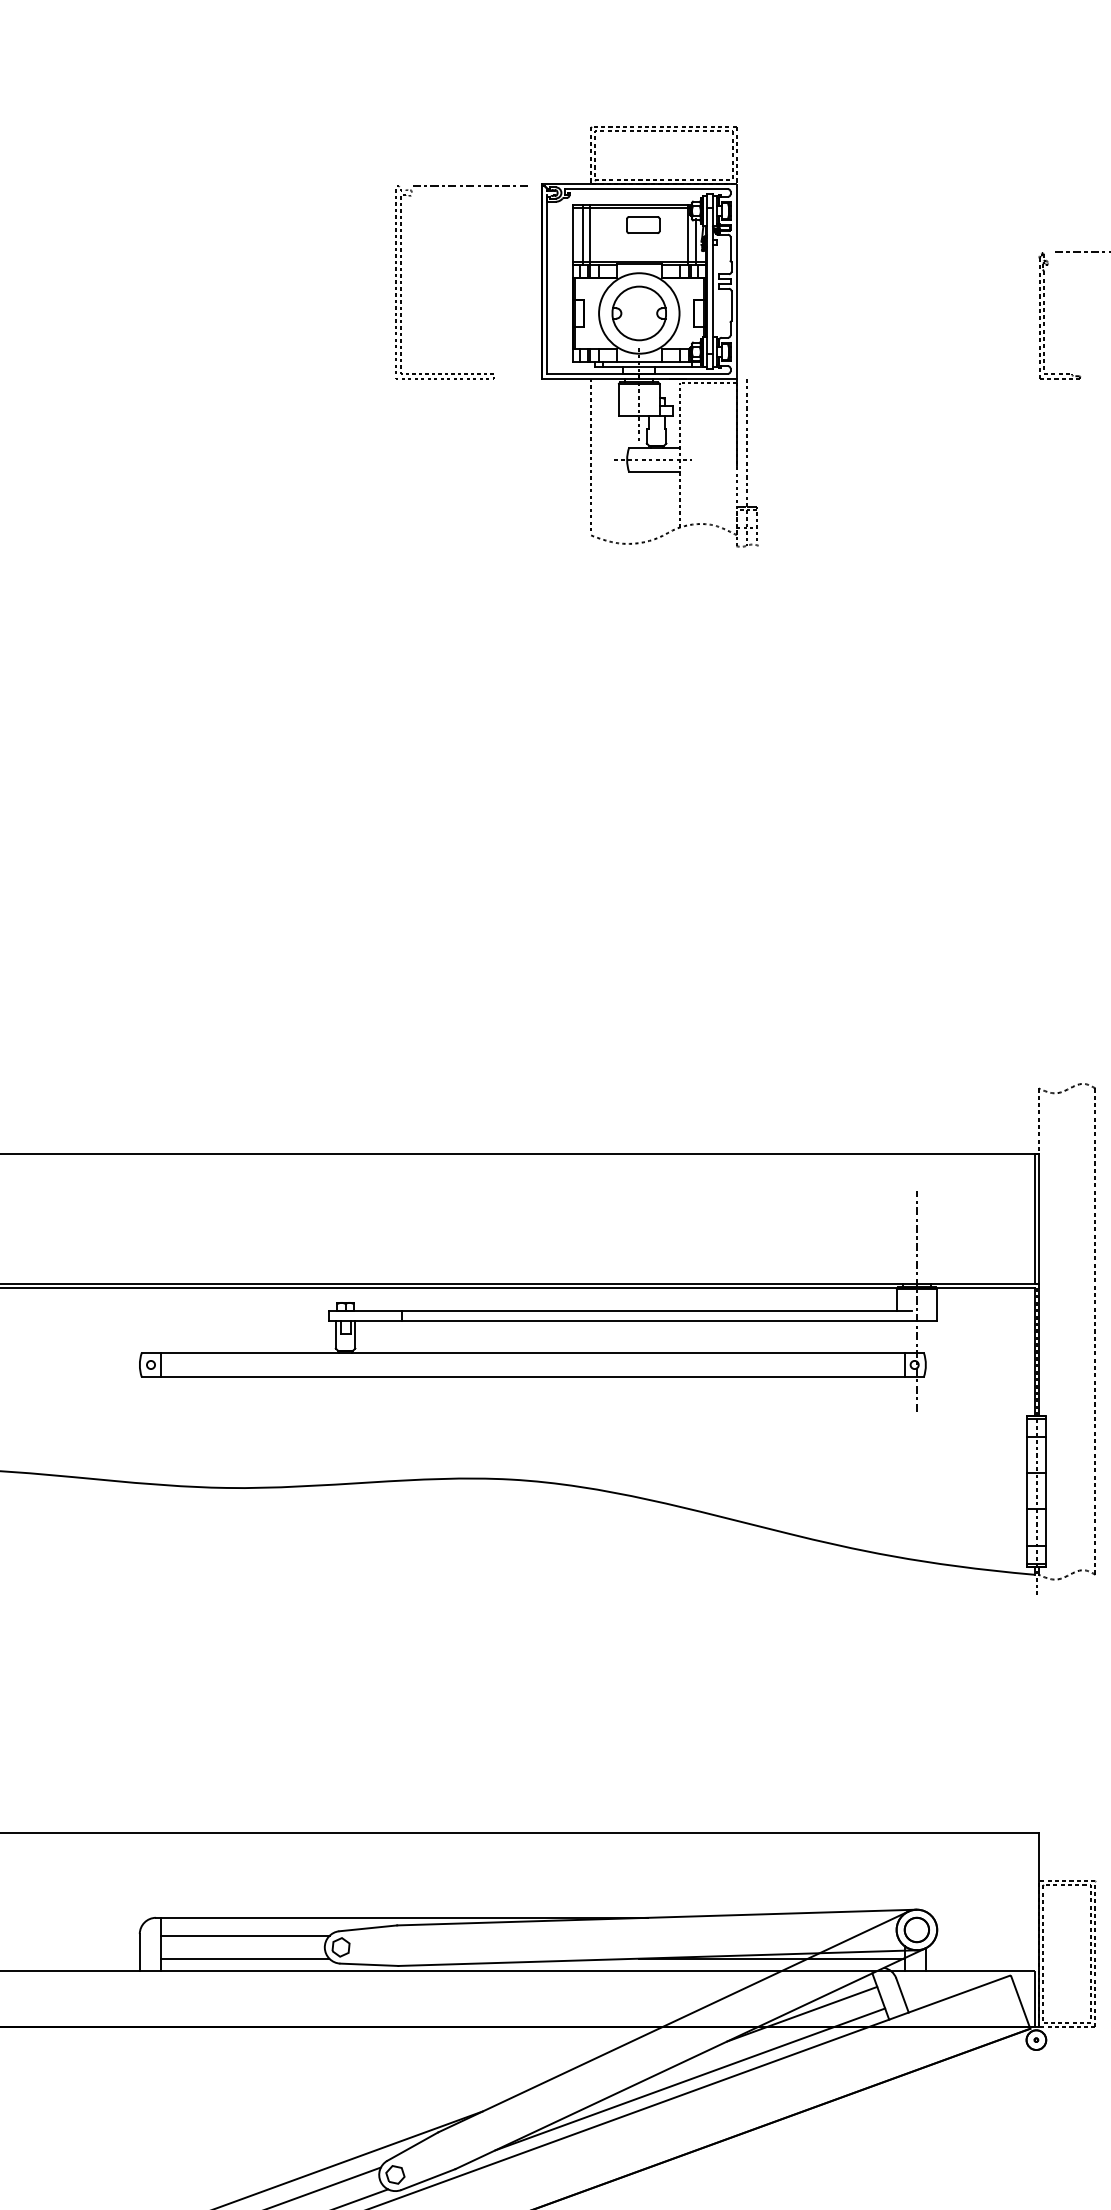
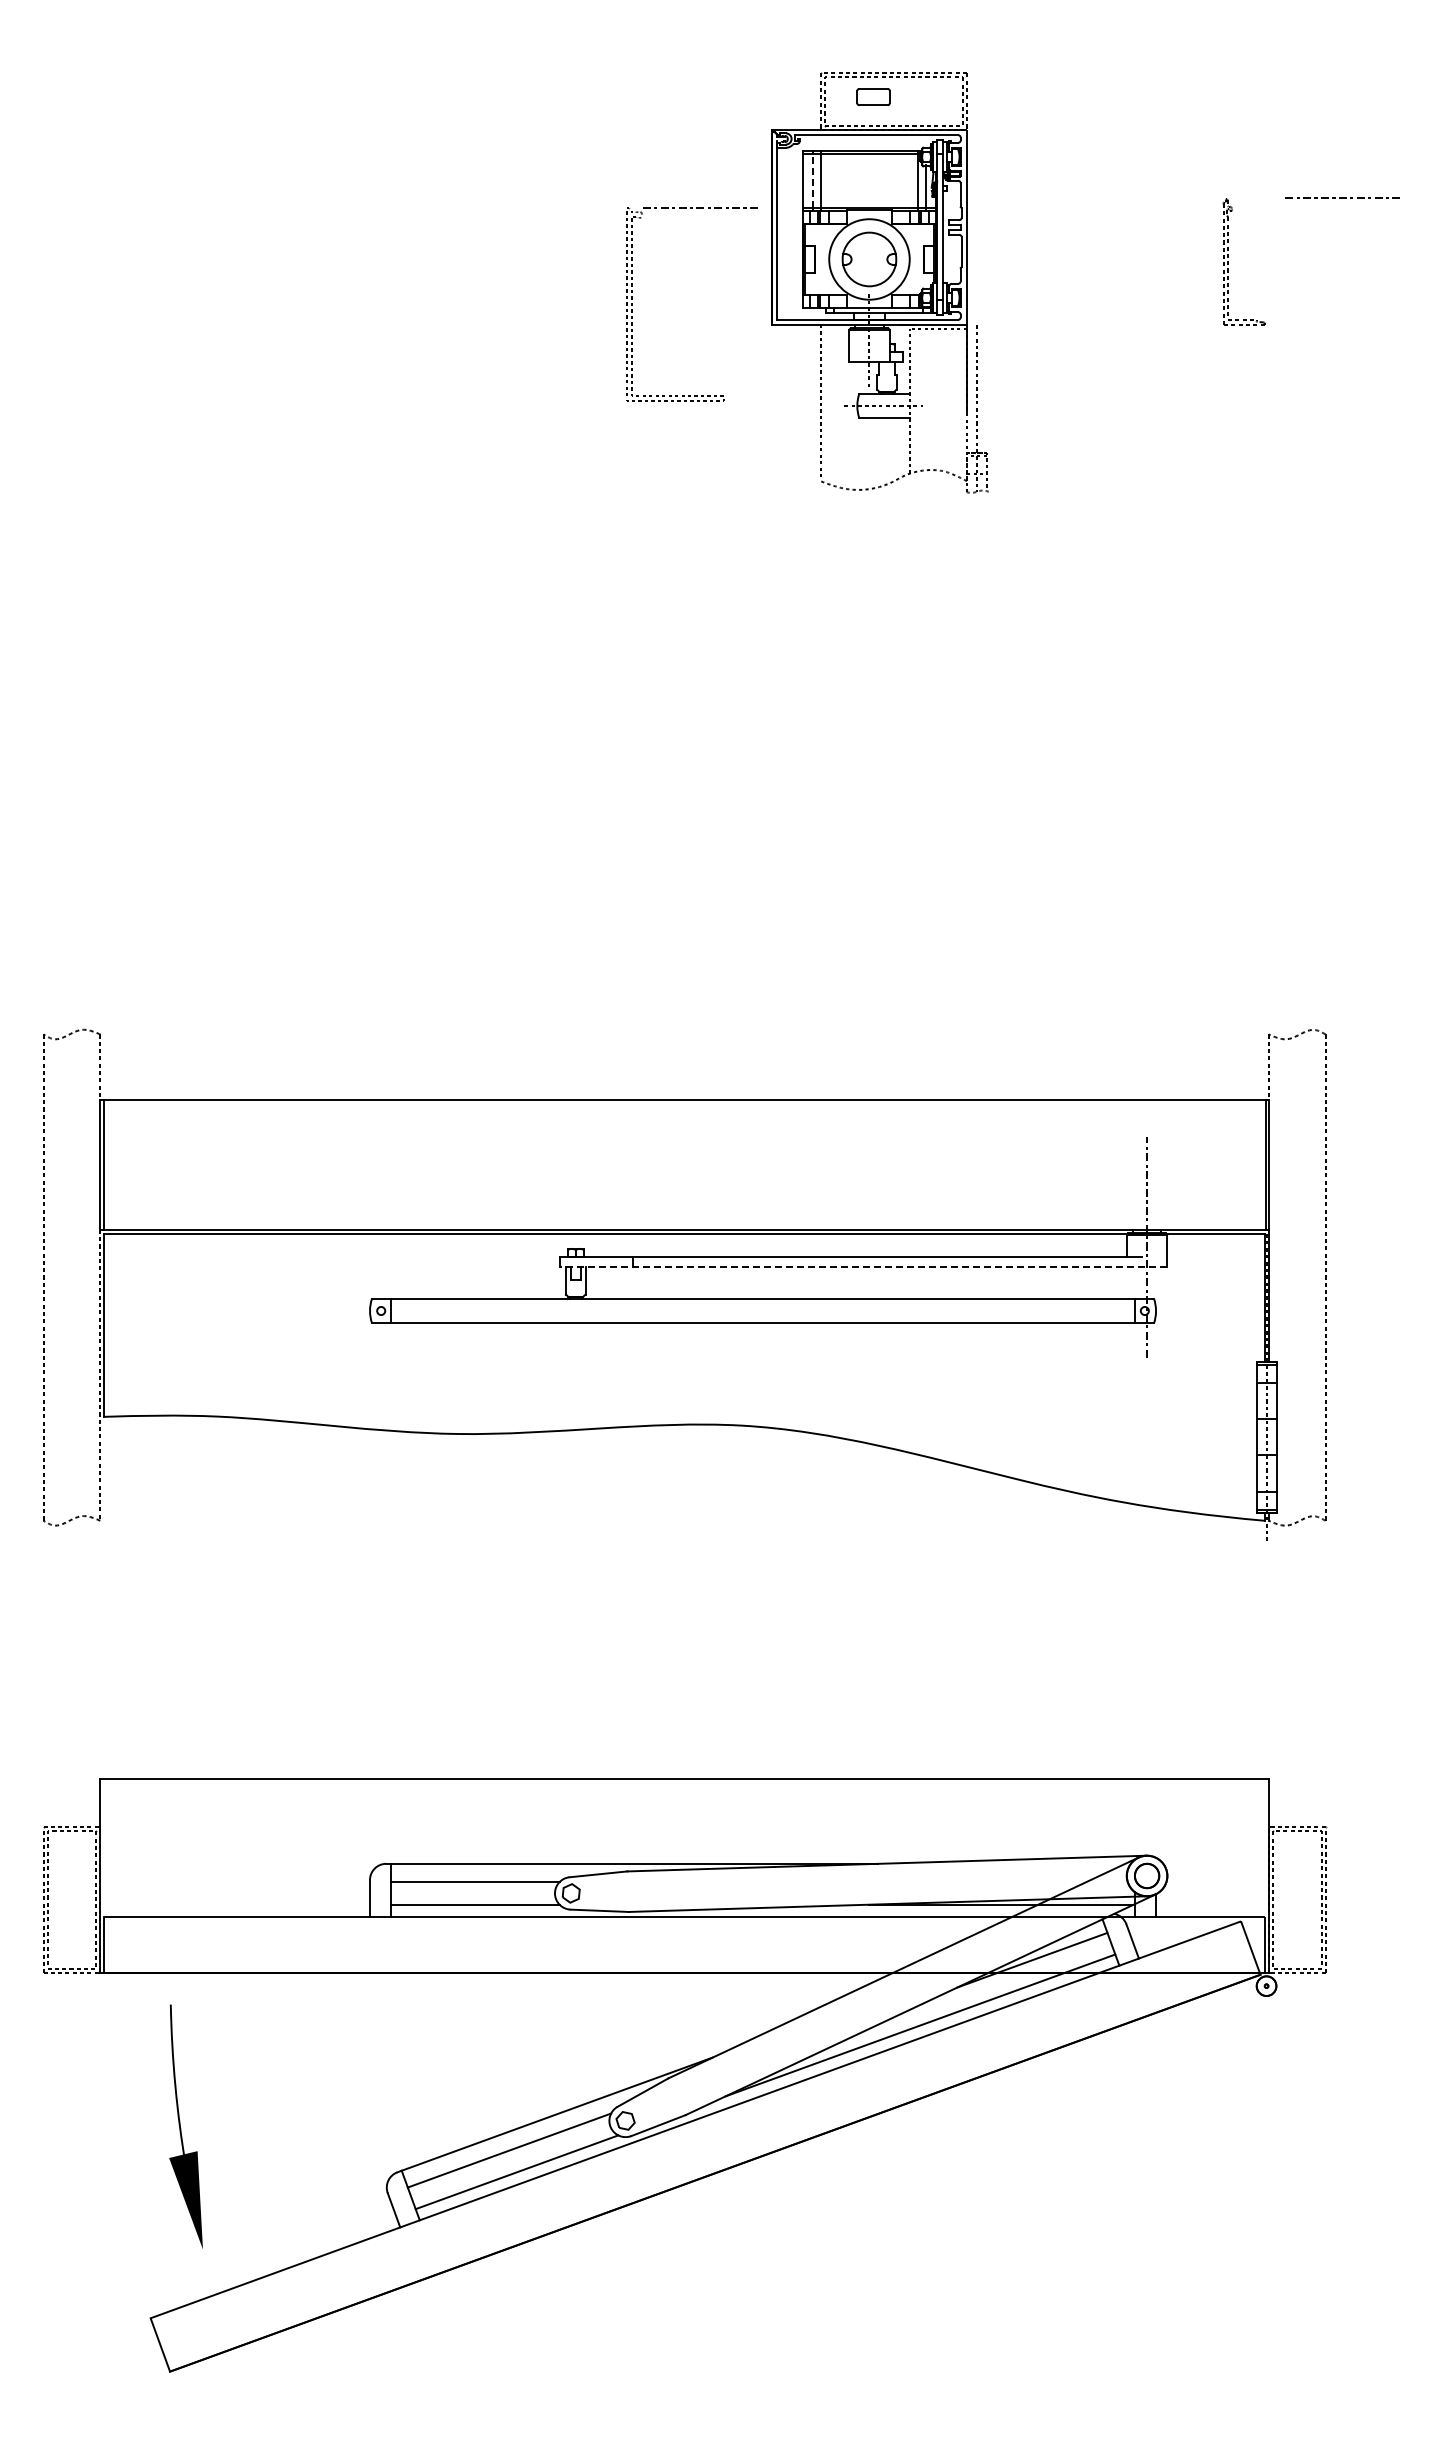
part: (643, 224) -> (873, 96), moved
line: (582, 235) -> (812, 181), solid -> dashed
part: (402, 282) -> (632, 304), moved
part: (1044, 315) -> (1228, 261), moved
line: (633, 1321) -> (863, 1267), solid -> dashed

